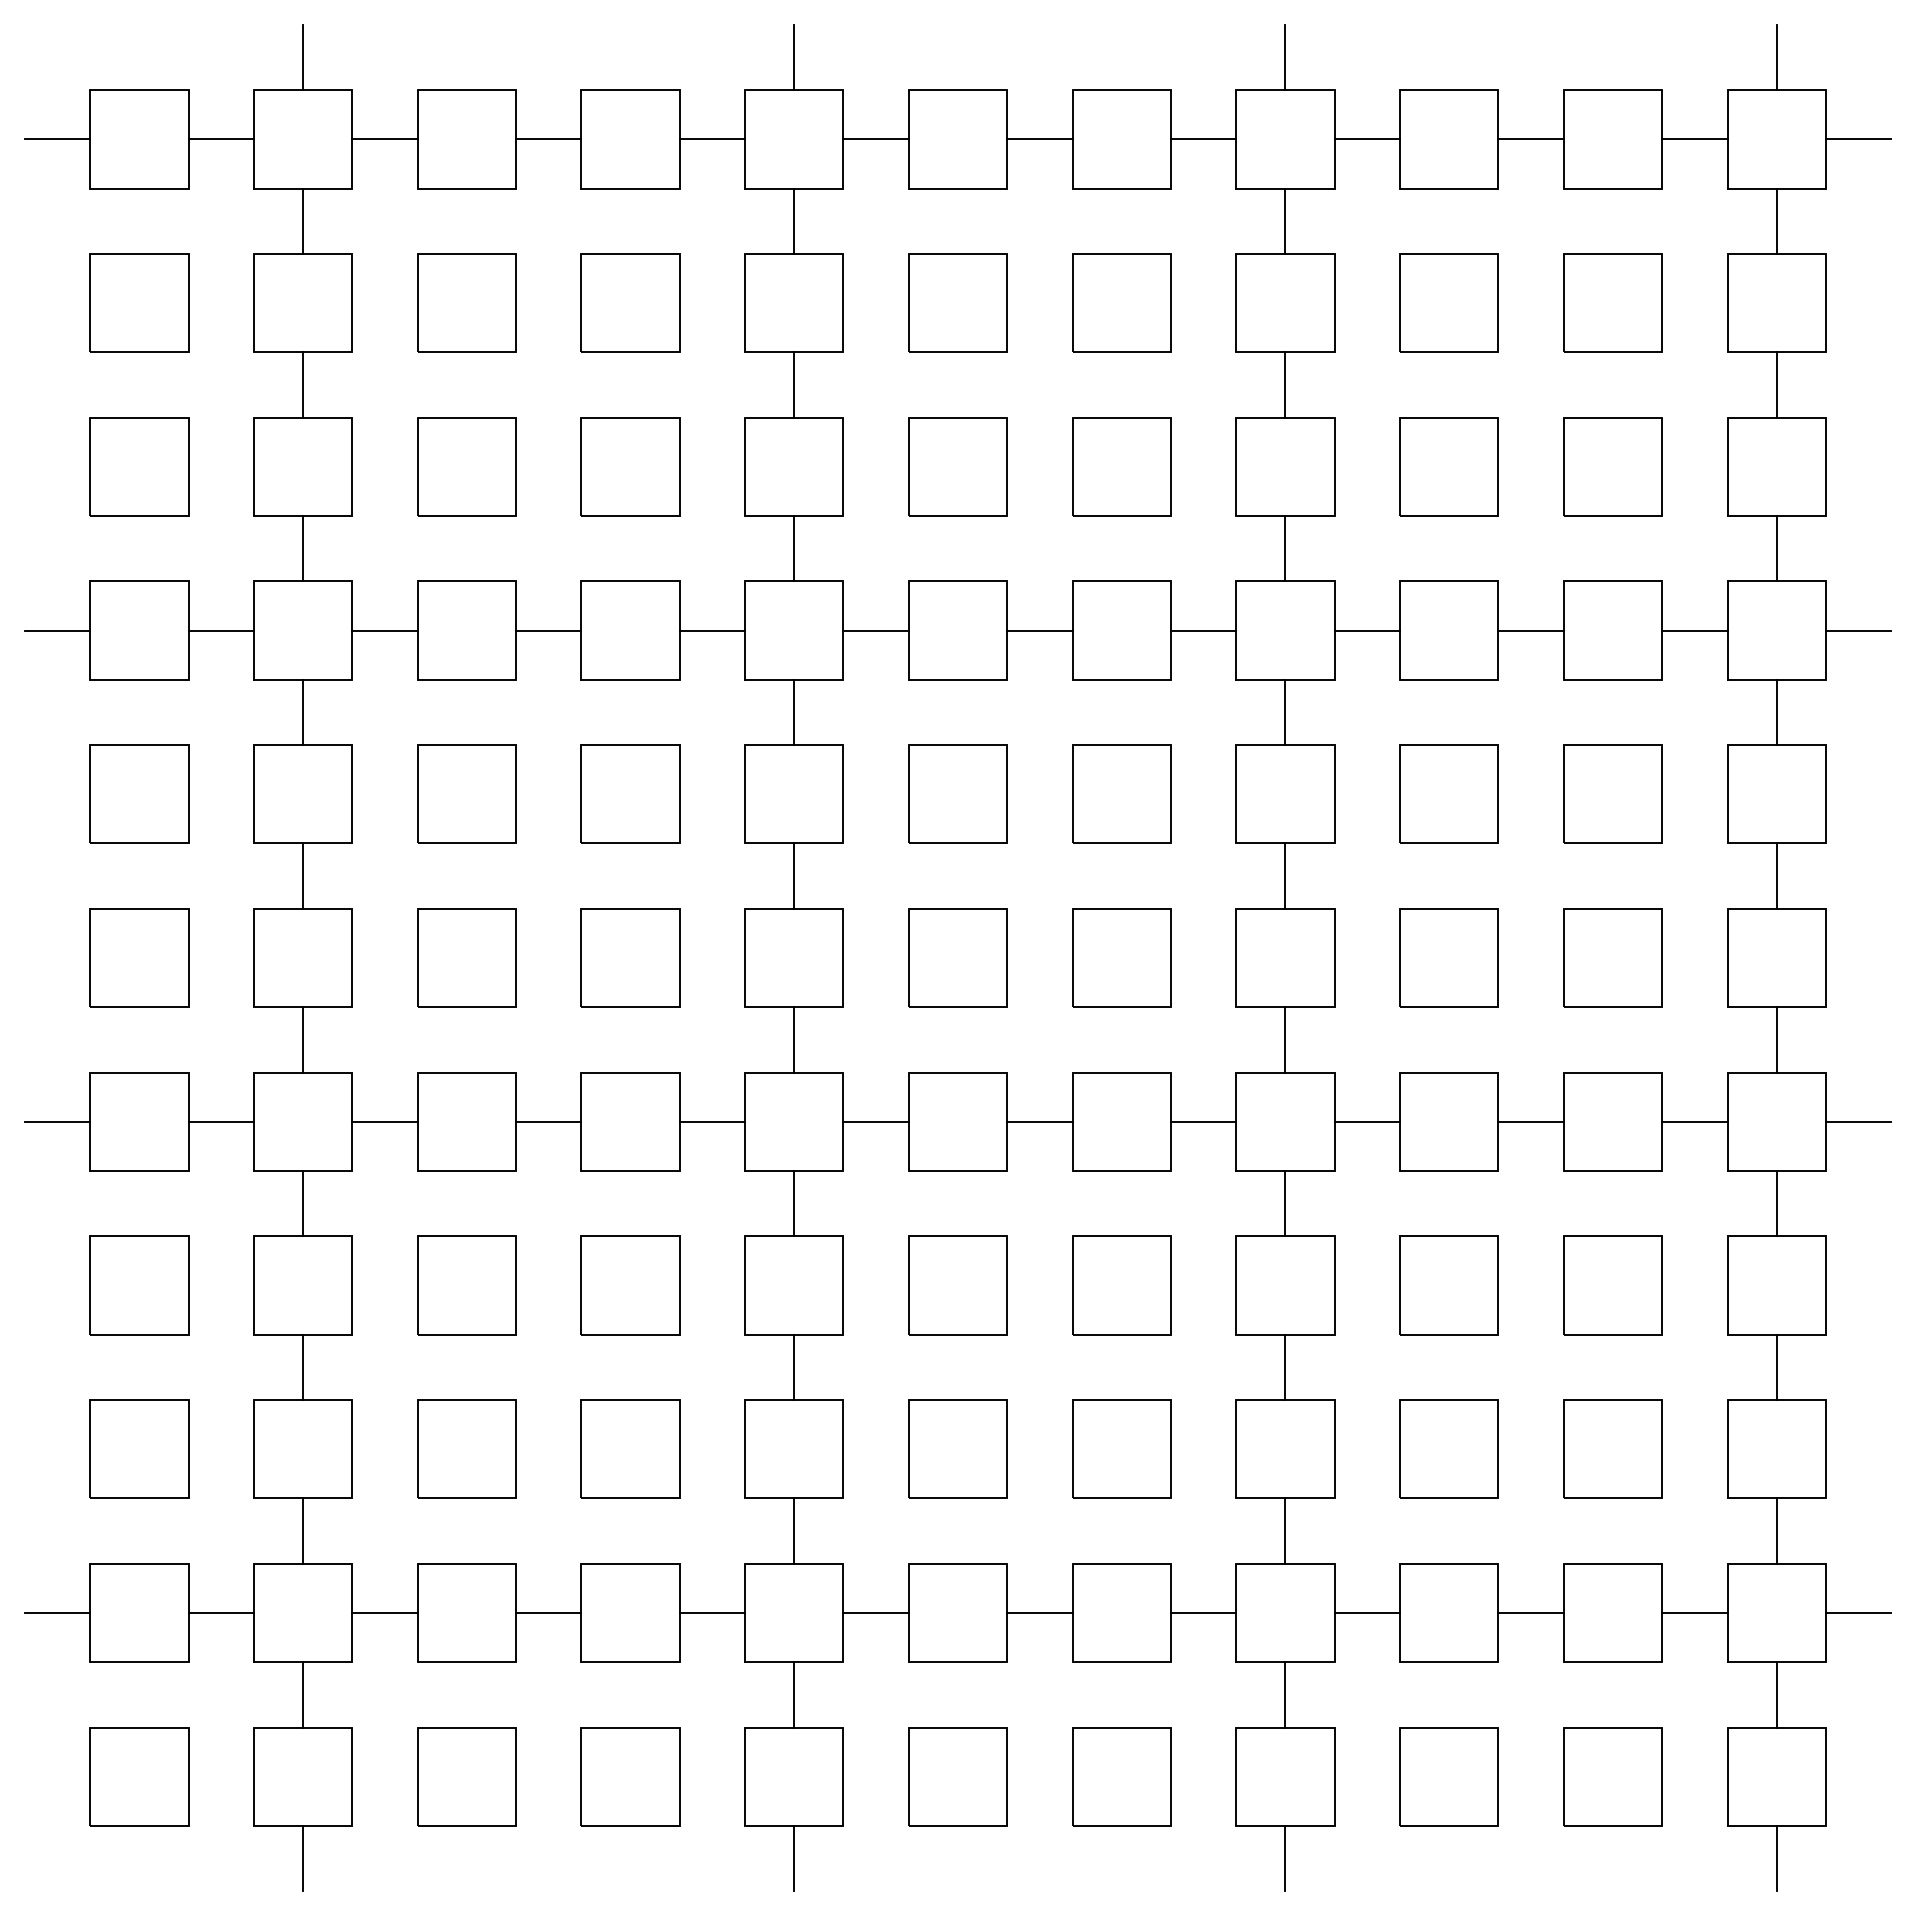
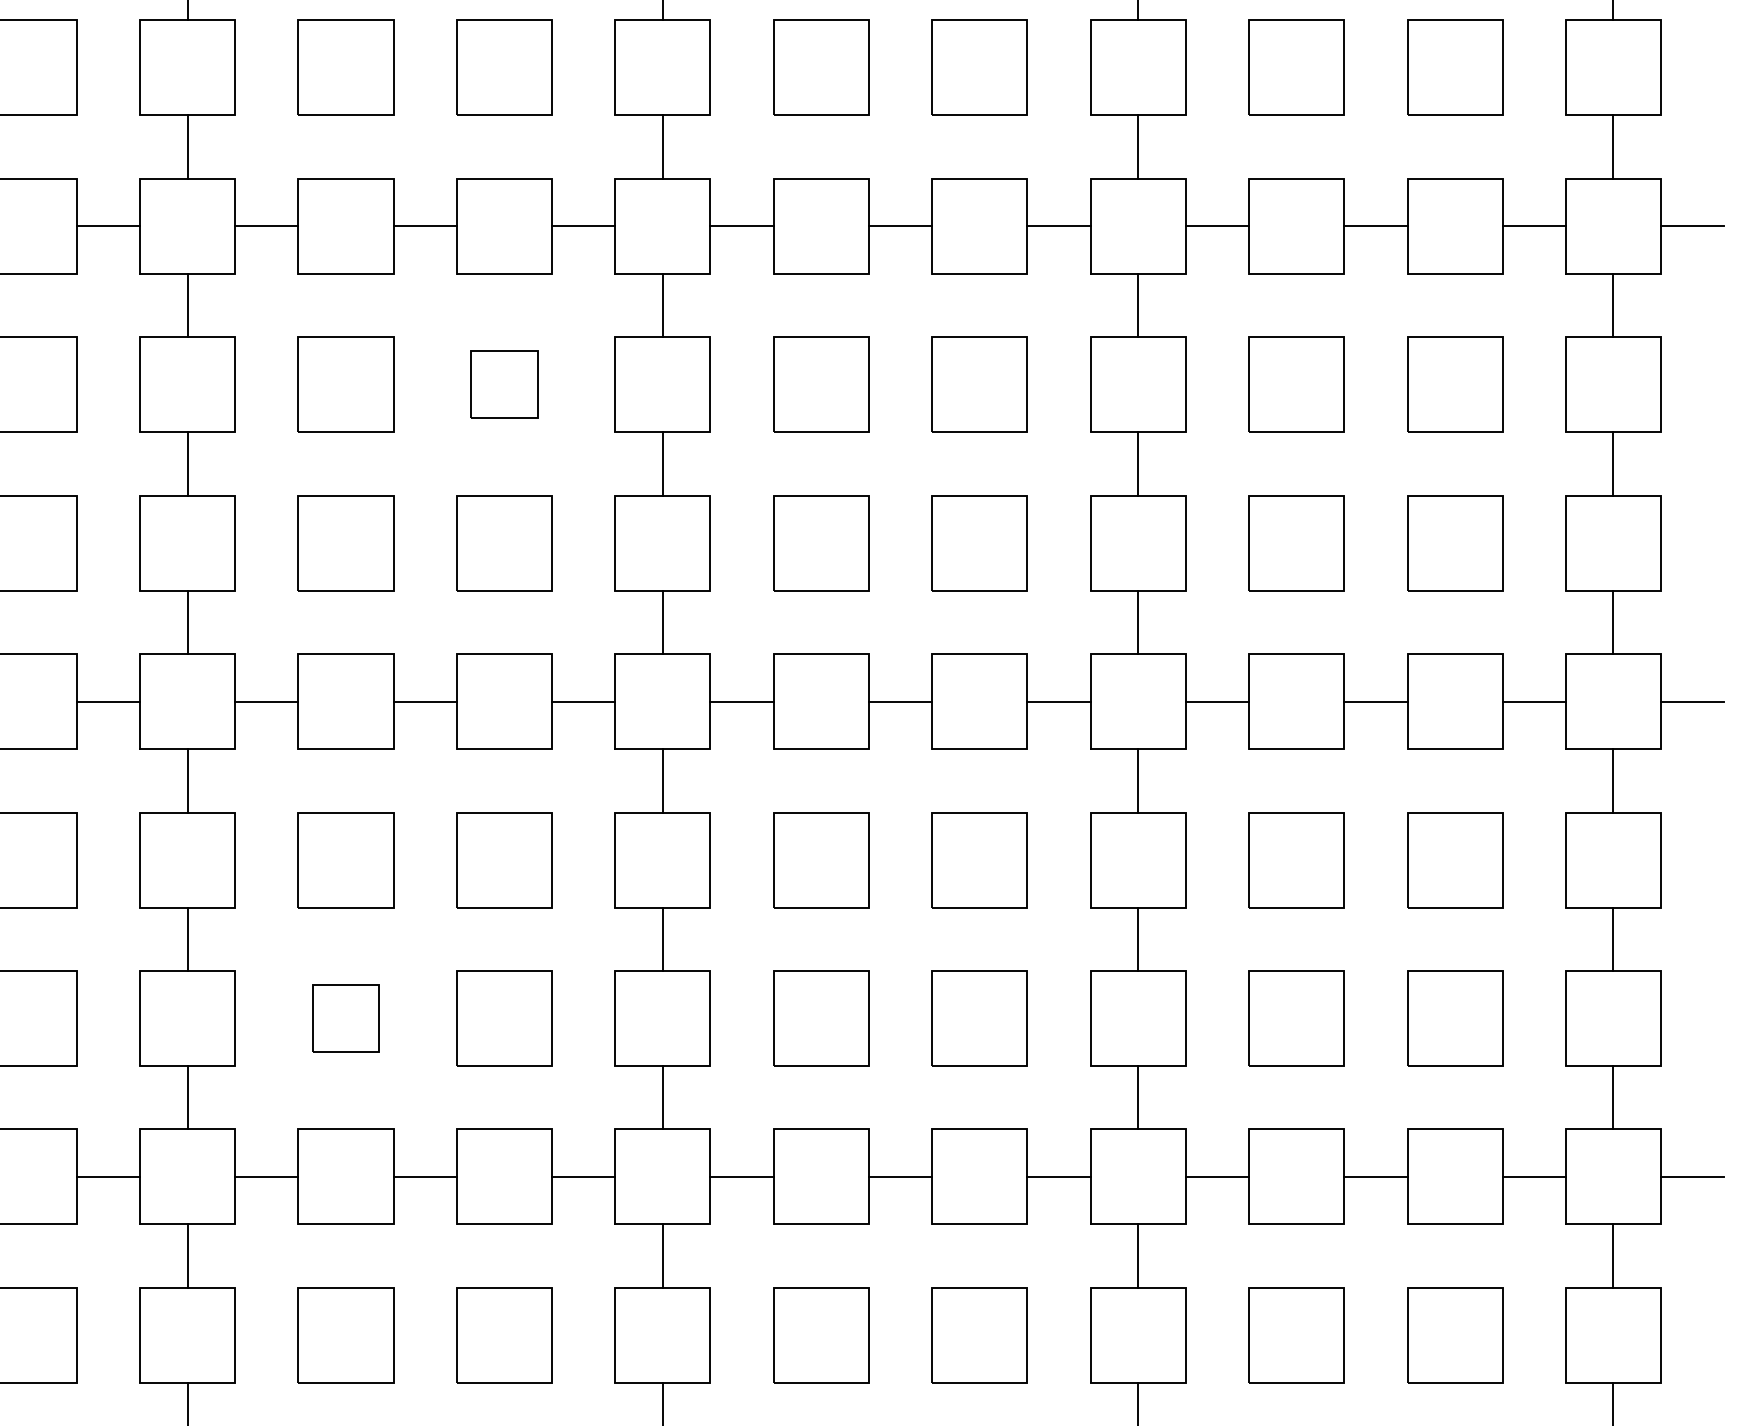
part: (630, 793) -> (504, 383), size x0.7
part: (466, 1448) -> (345, 1017), size x0.7

